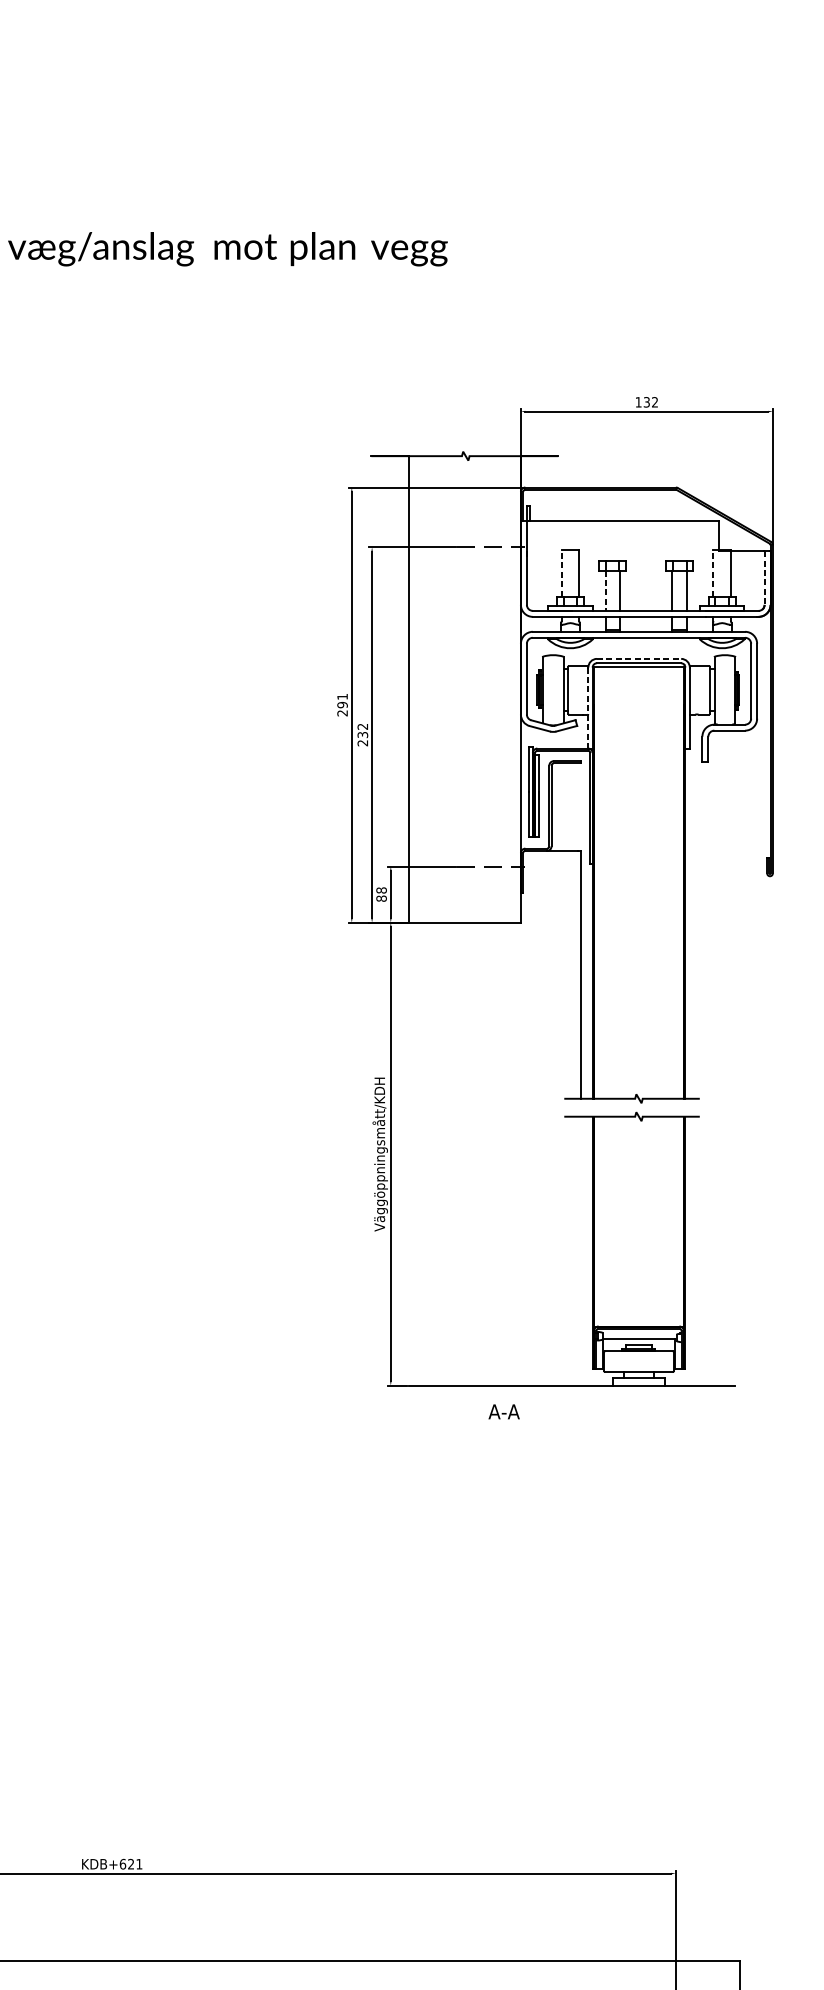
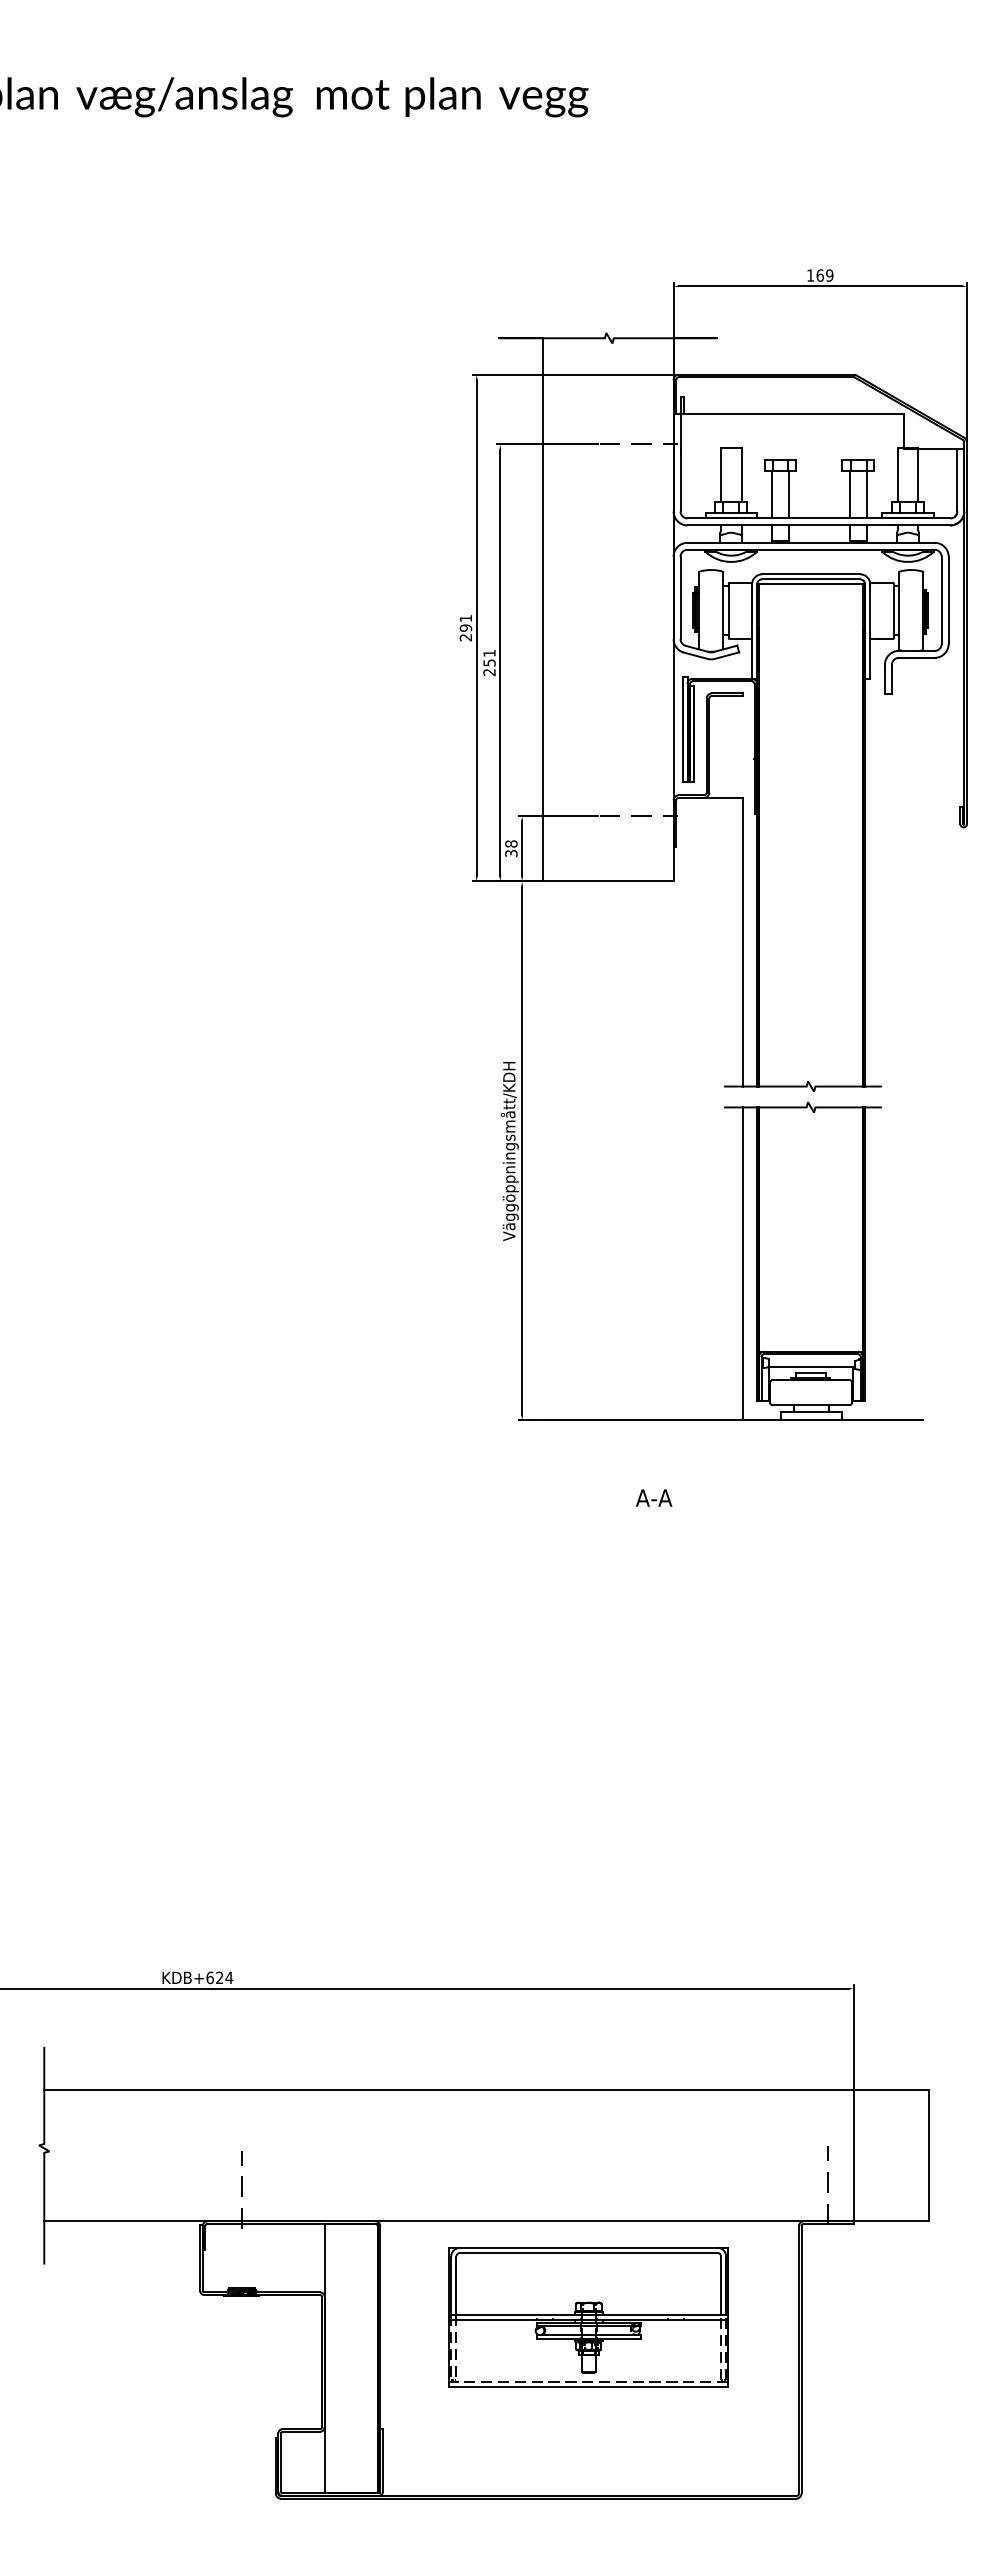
text: (650, 402) -> (824, 275), 132 -> 169
line: (562, 573) -> (721, 474), dashed -> solid
line: (713, 573) -> (897, 474), dashed -> solid
line: (764, 578) -> (957, 480), dashed -> solid
line: (605, 590) -> (772, 494), dashed -> solid
line: (639, 659) -> (811, 574), dashed -> solid
line: (588, 708) -> (752, 632), dashed -> solid
text: (362, 731) -> (489, 658), 232 -> 251
text: (381, 898) -> (511, 853), 88 -> 38
line: (580, 1250) -> (743, 1263), added
text: (504, 1411) -> (654, 1497), moved
text: (139, 1863) -> (229, 1977), KDB+621 -> KDB+624

